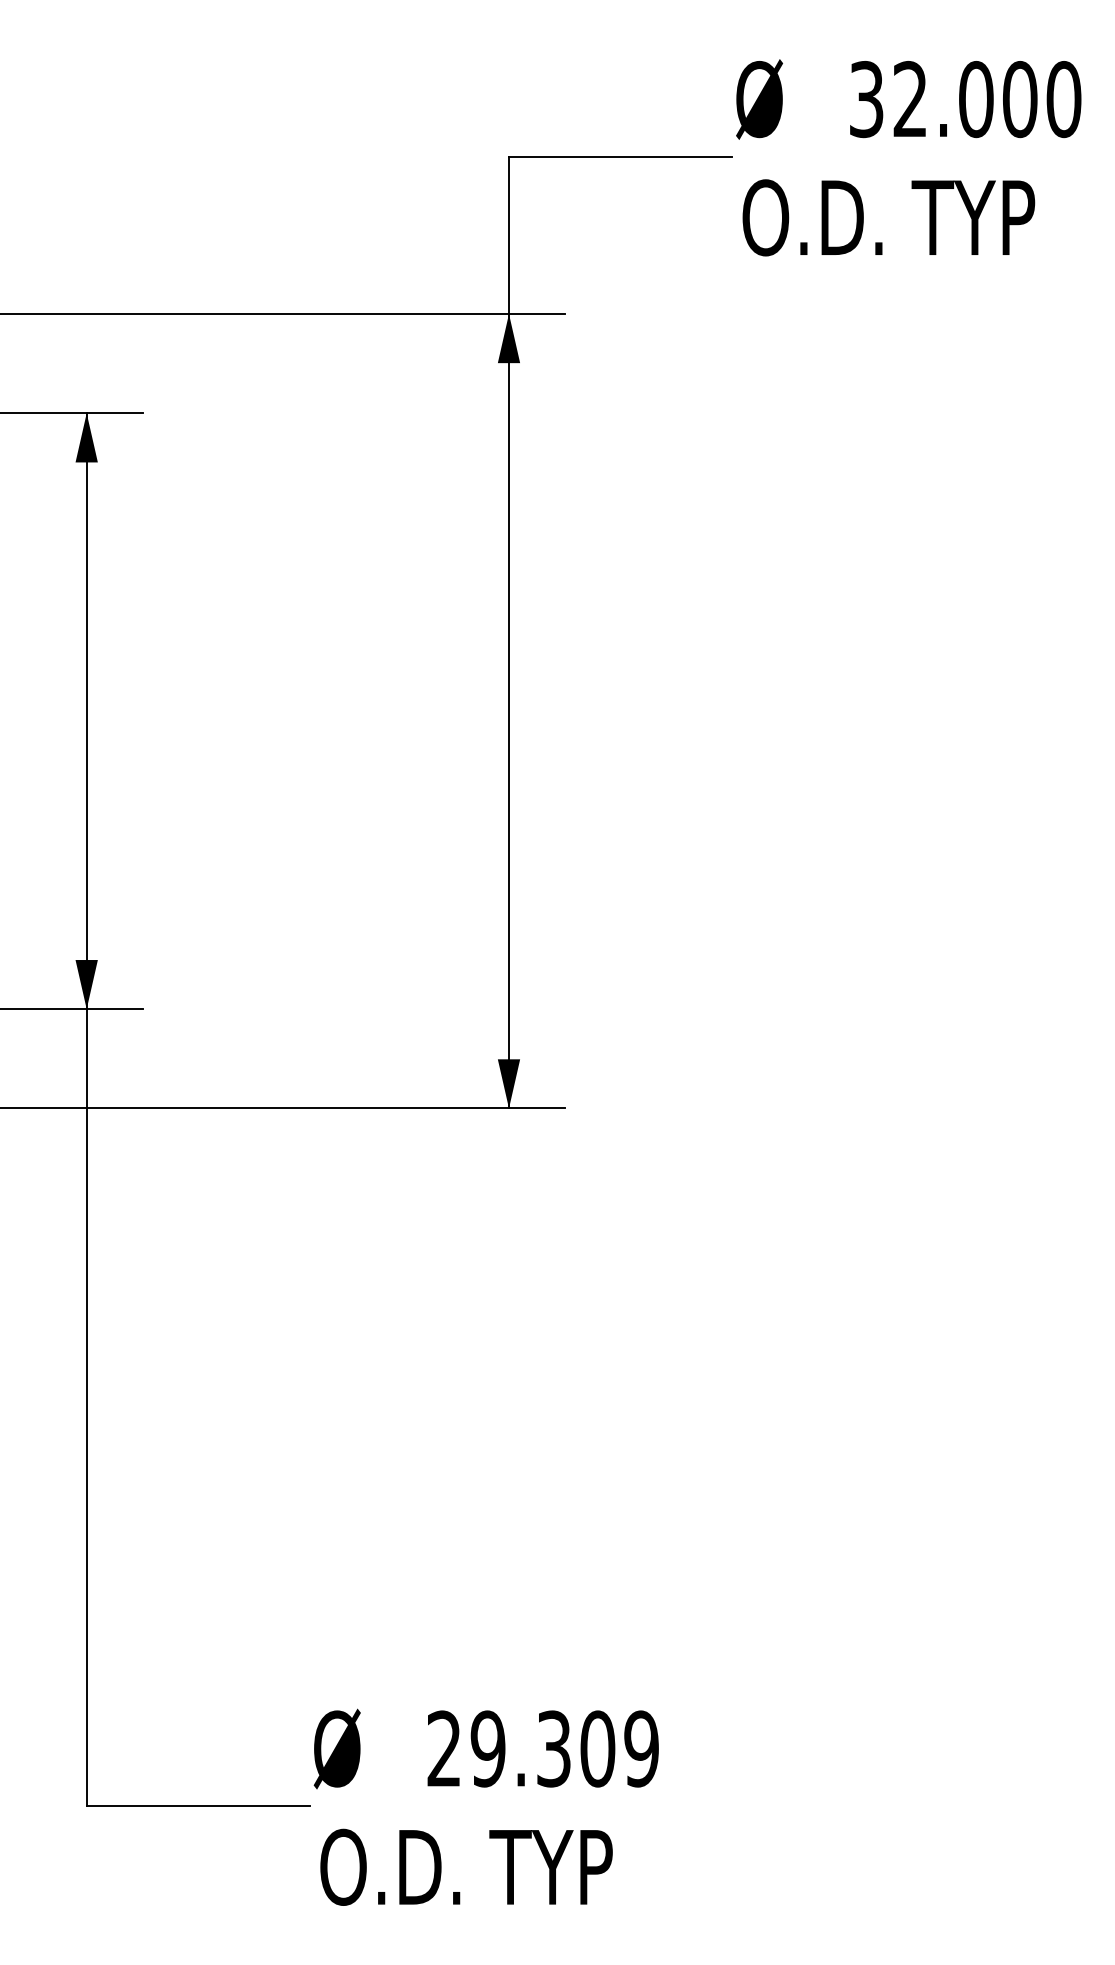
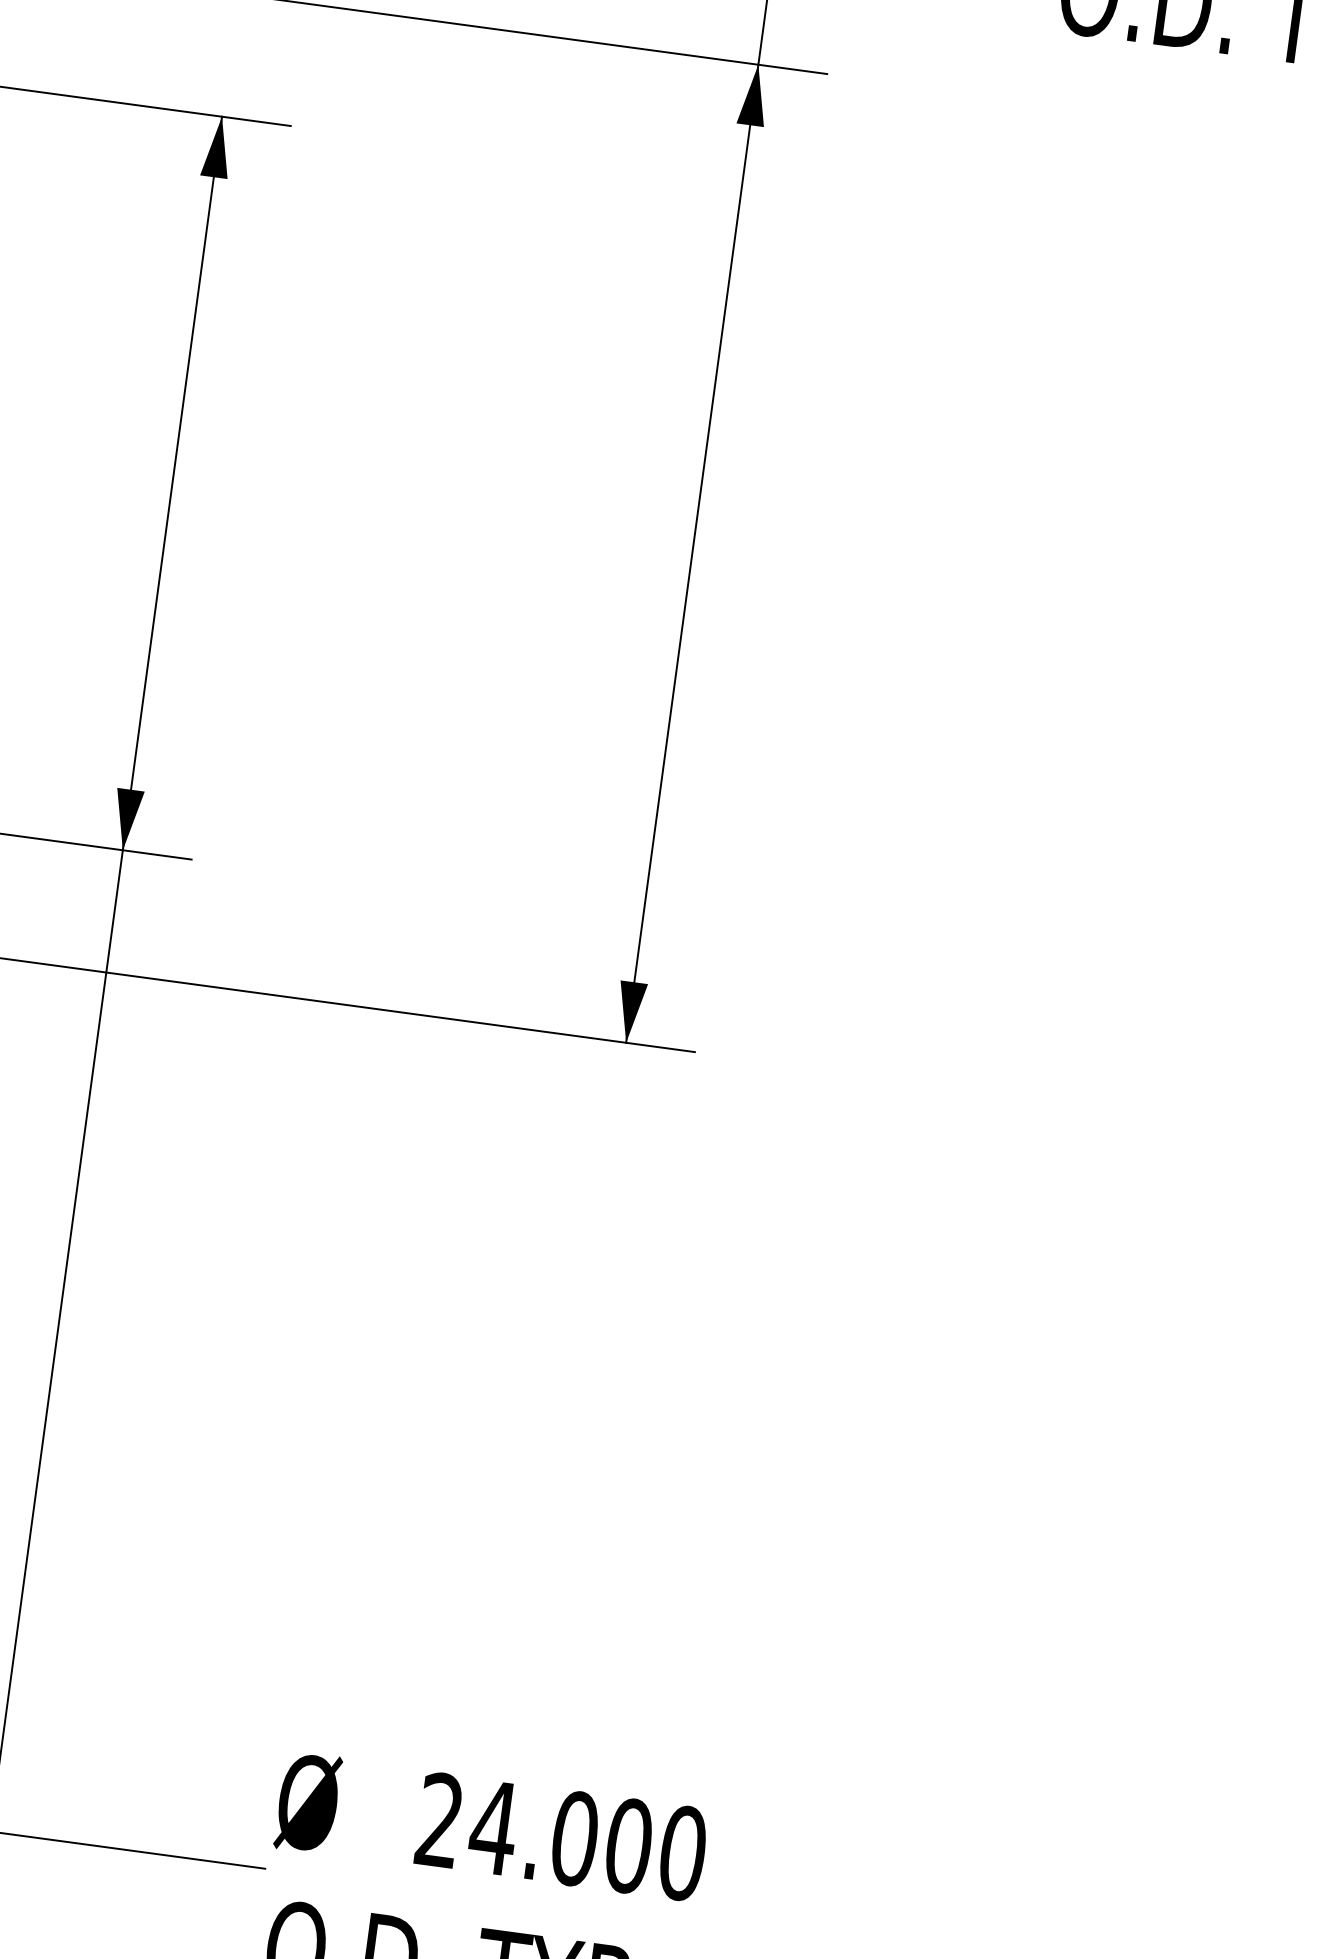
text: (564, 1748) -> (587, 1839), 29.309 -> 24.000

